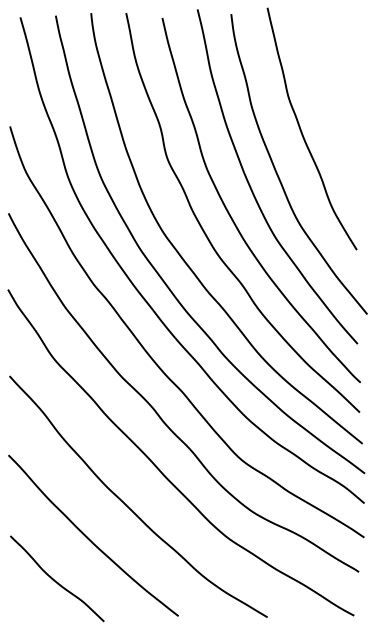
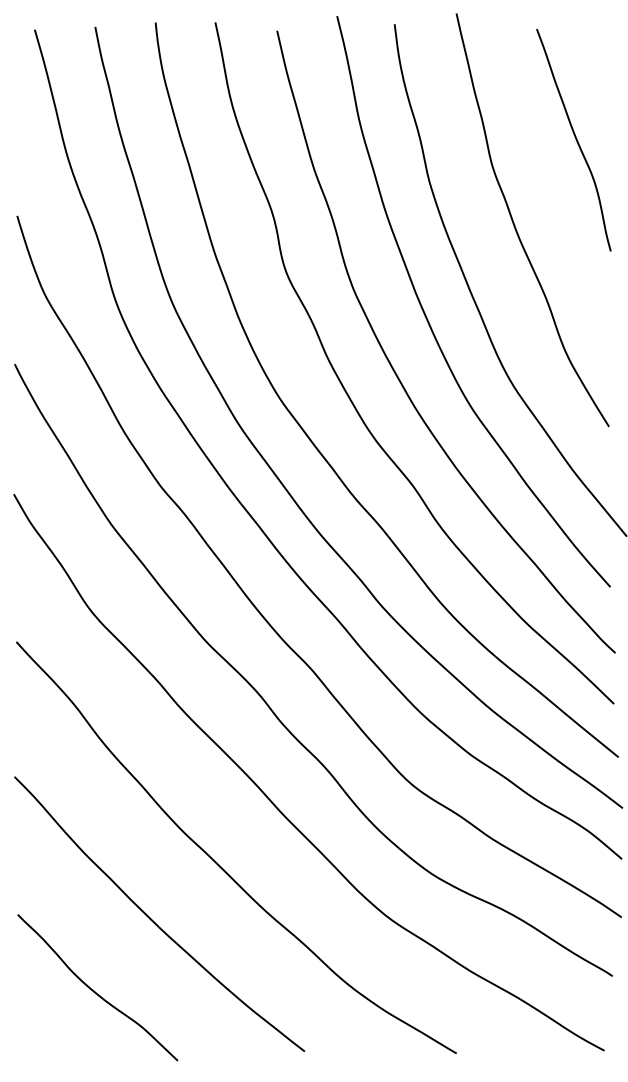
curve: (336, 81) -> (574, 139), added

